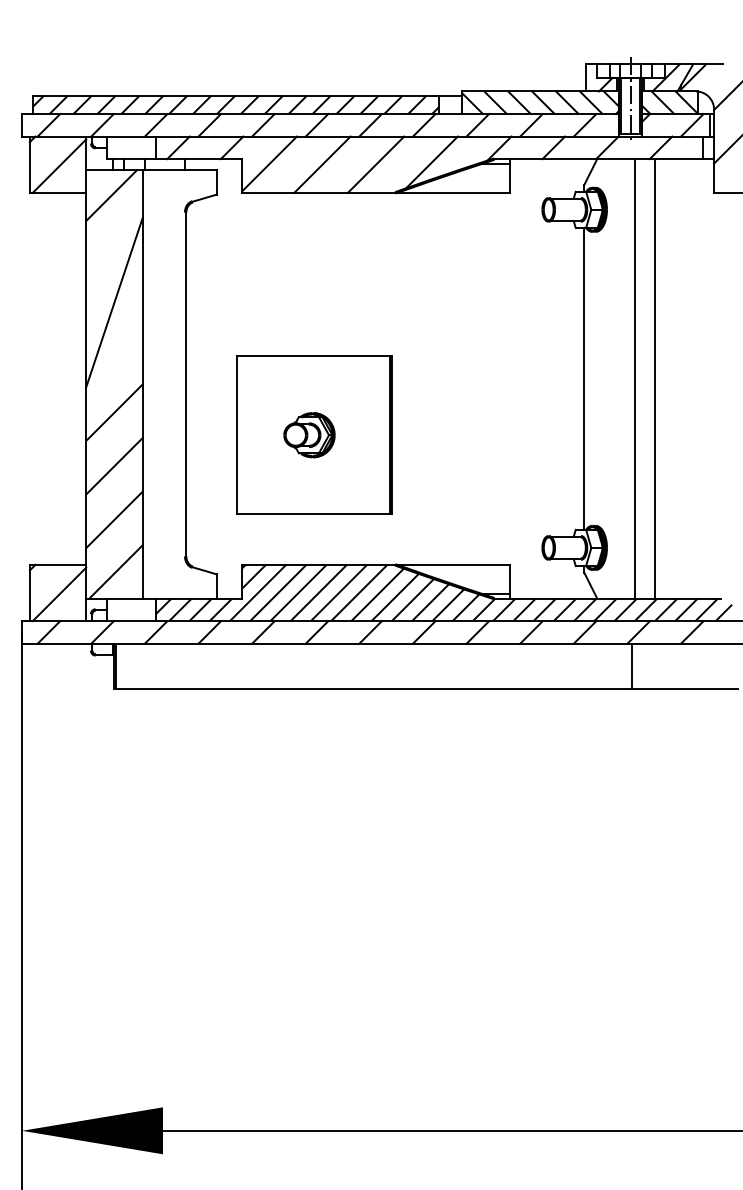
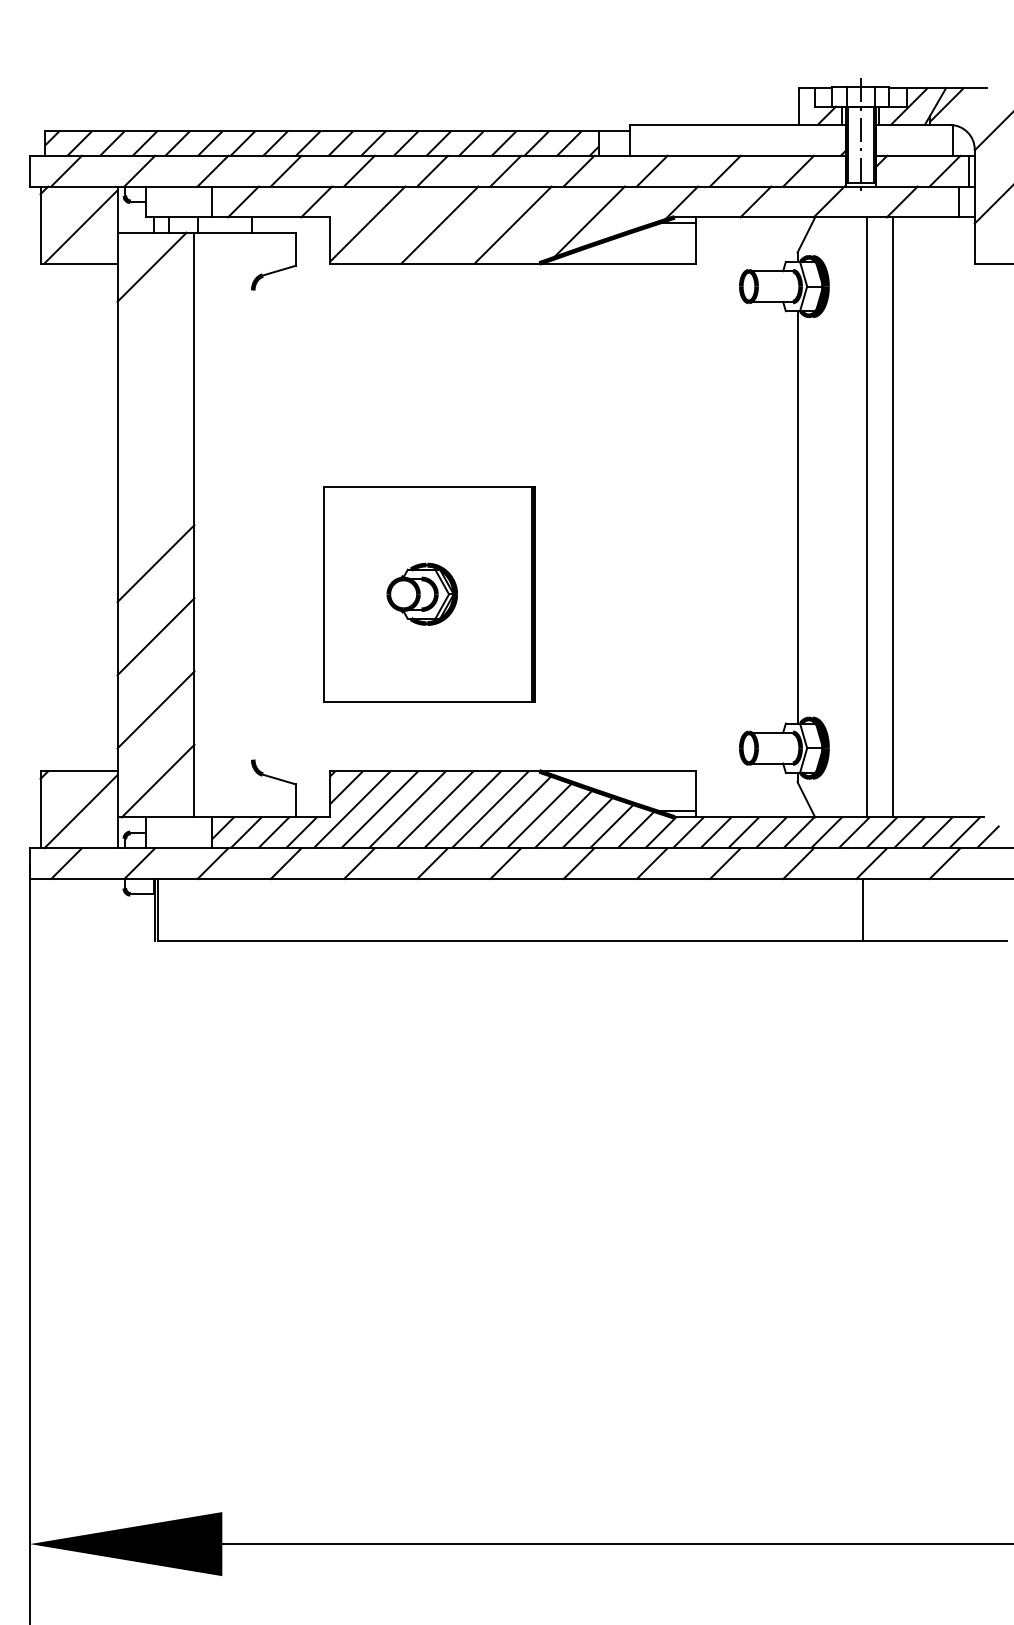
hatch: (579, 102) -> (791, 140), removed
line: (114, 302) -> (156, 413), removed
line: (185, 384) -> (253, 525), removed

